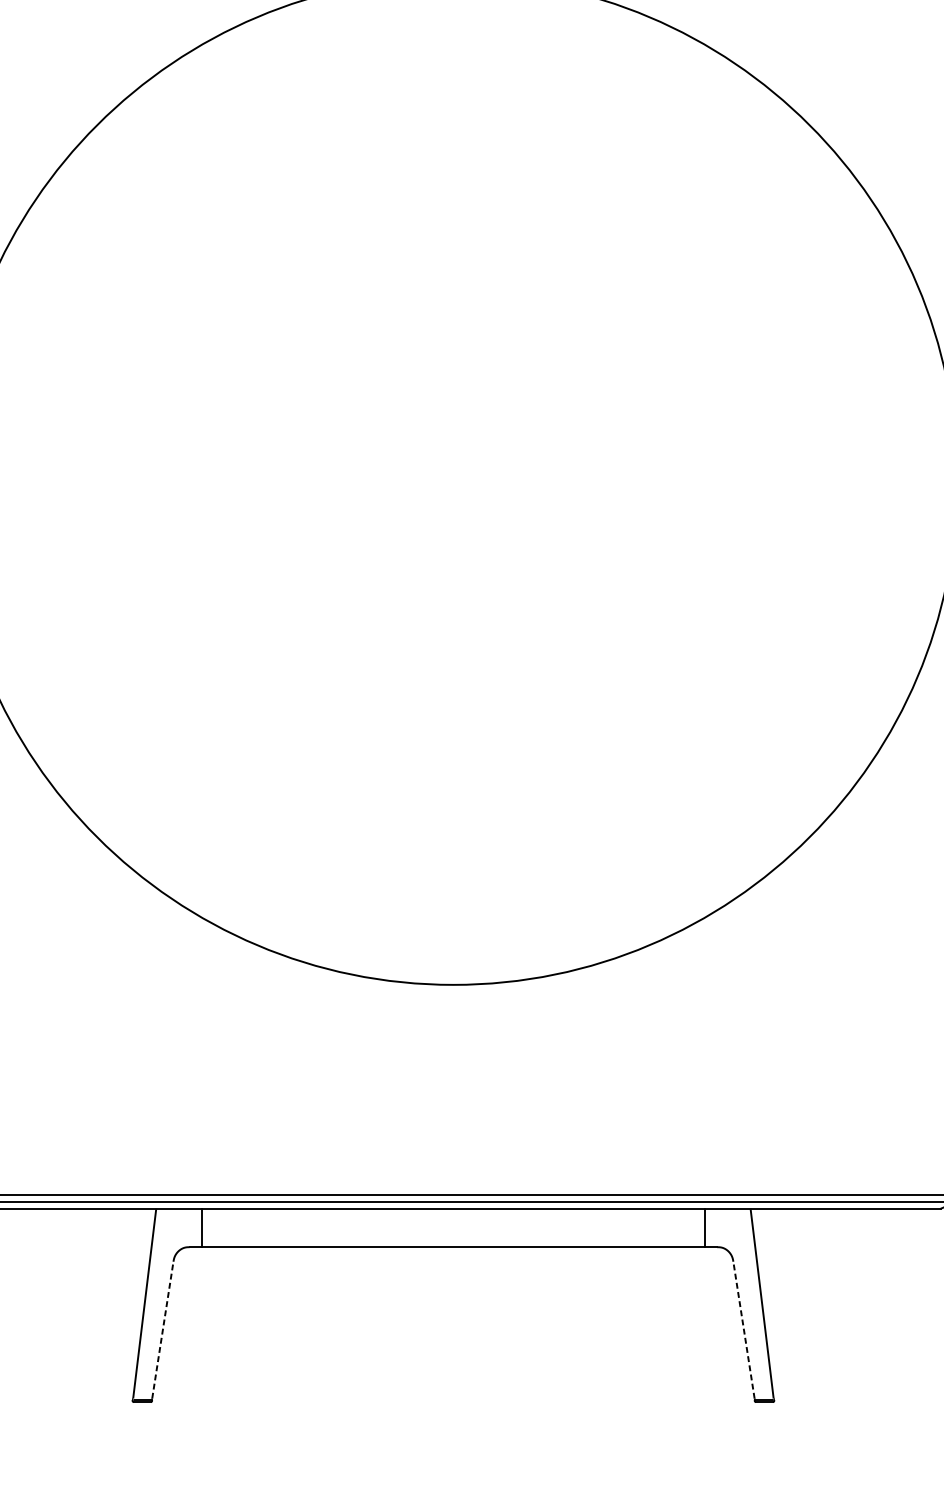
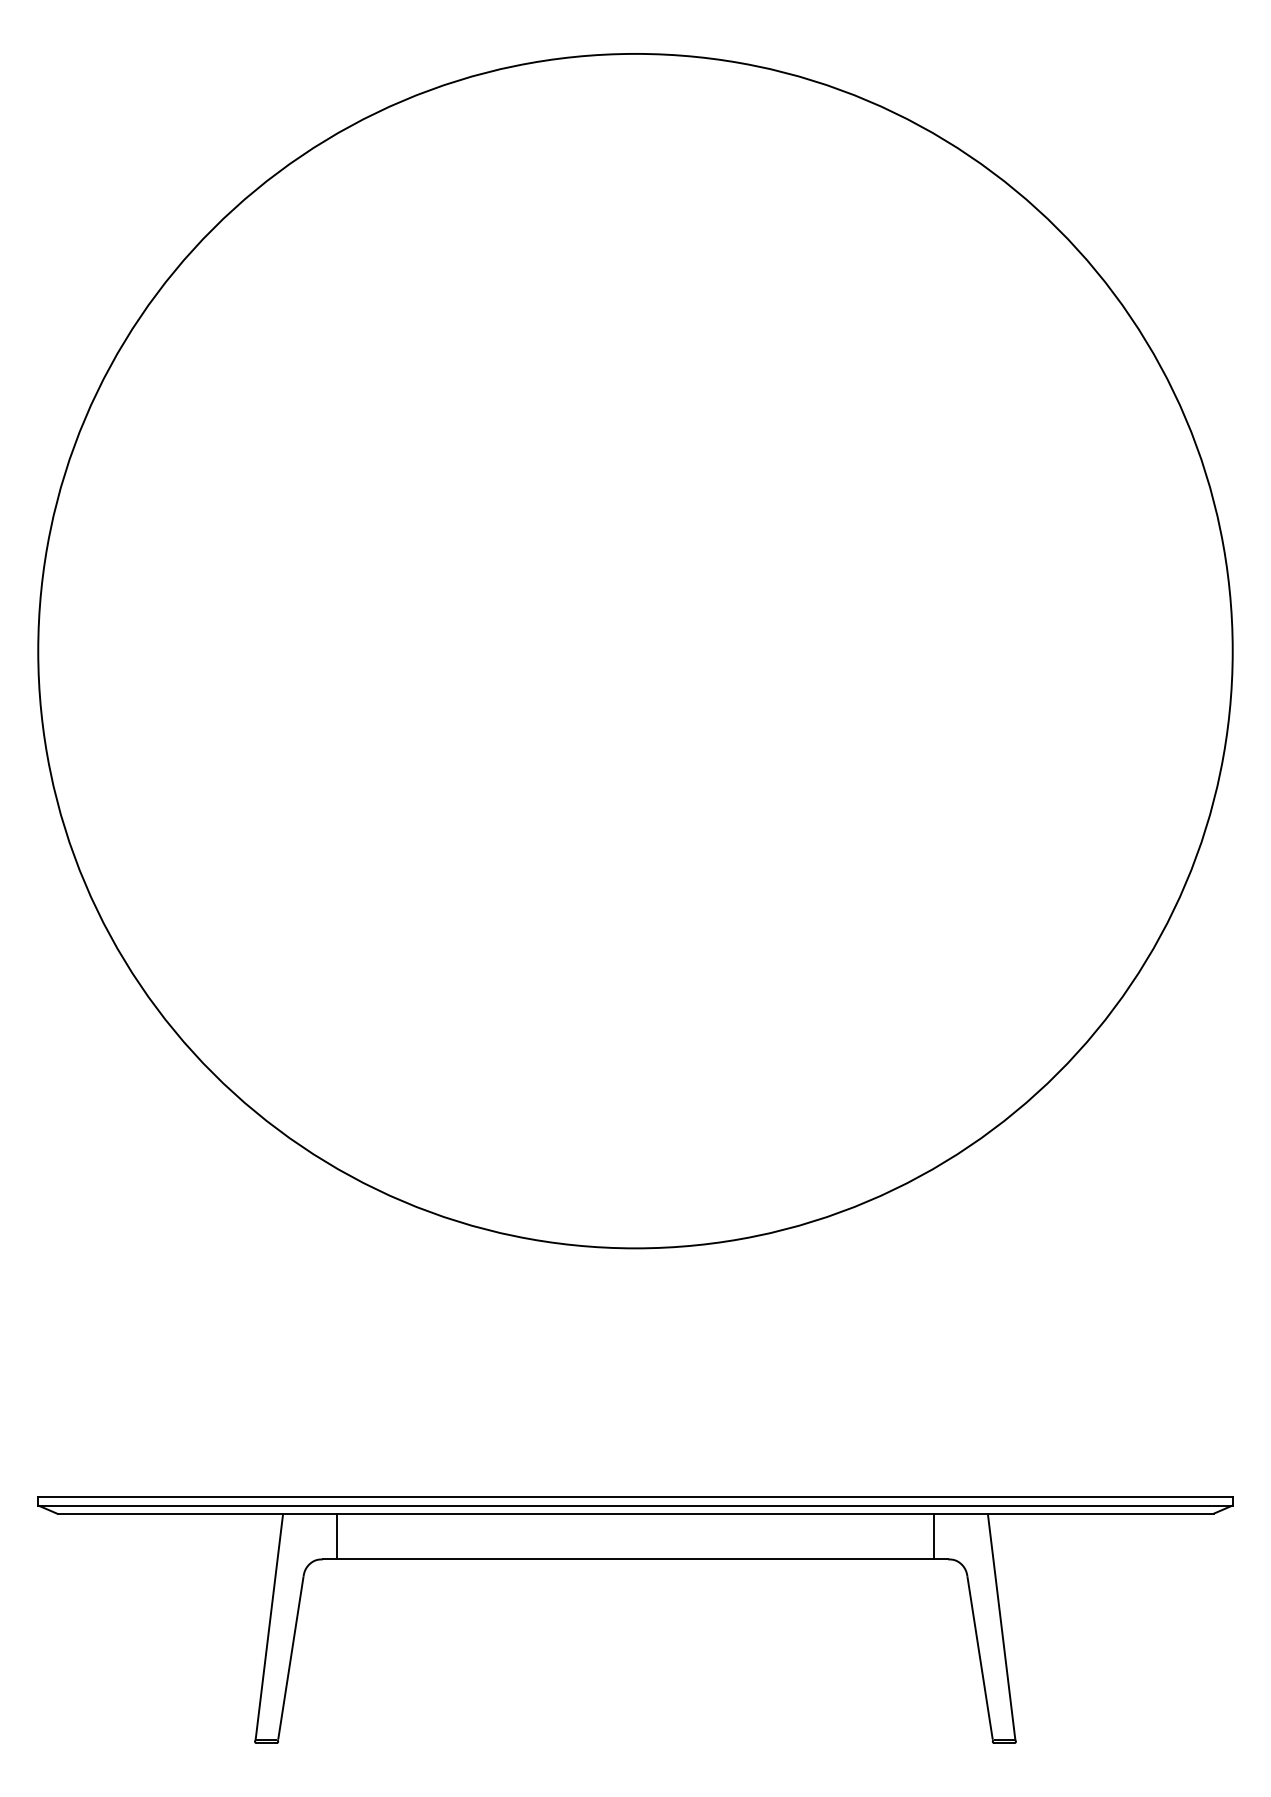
line: (163, 1329) -> (291, 1657), dashed -> solid
line: (743, 1329) -> (979, 1657), dashed -> solid

